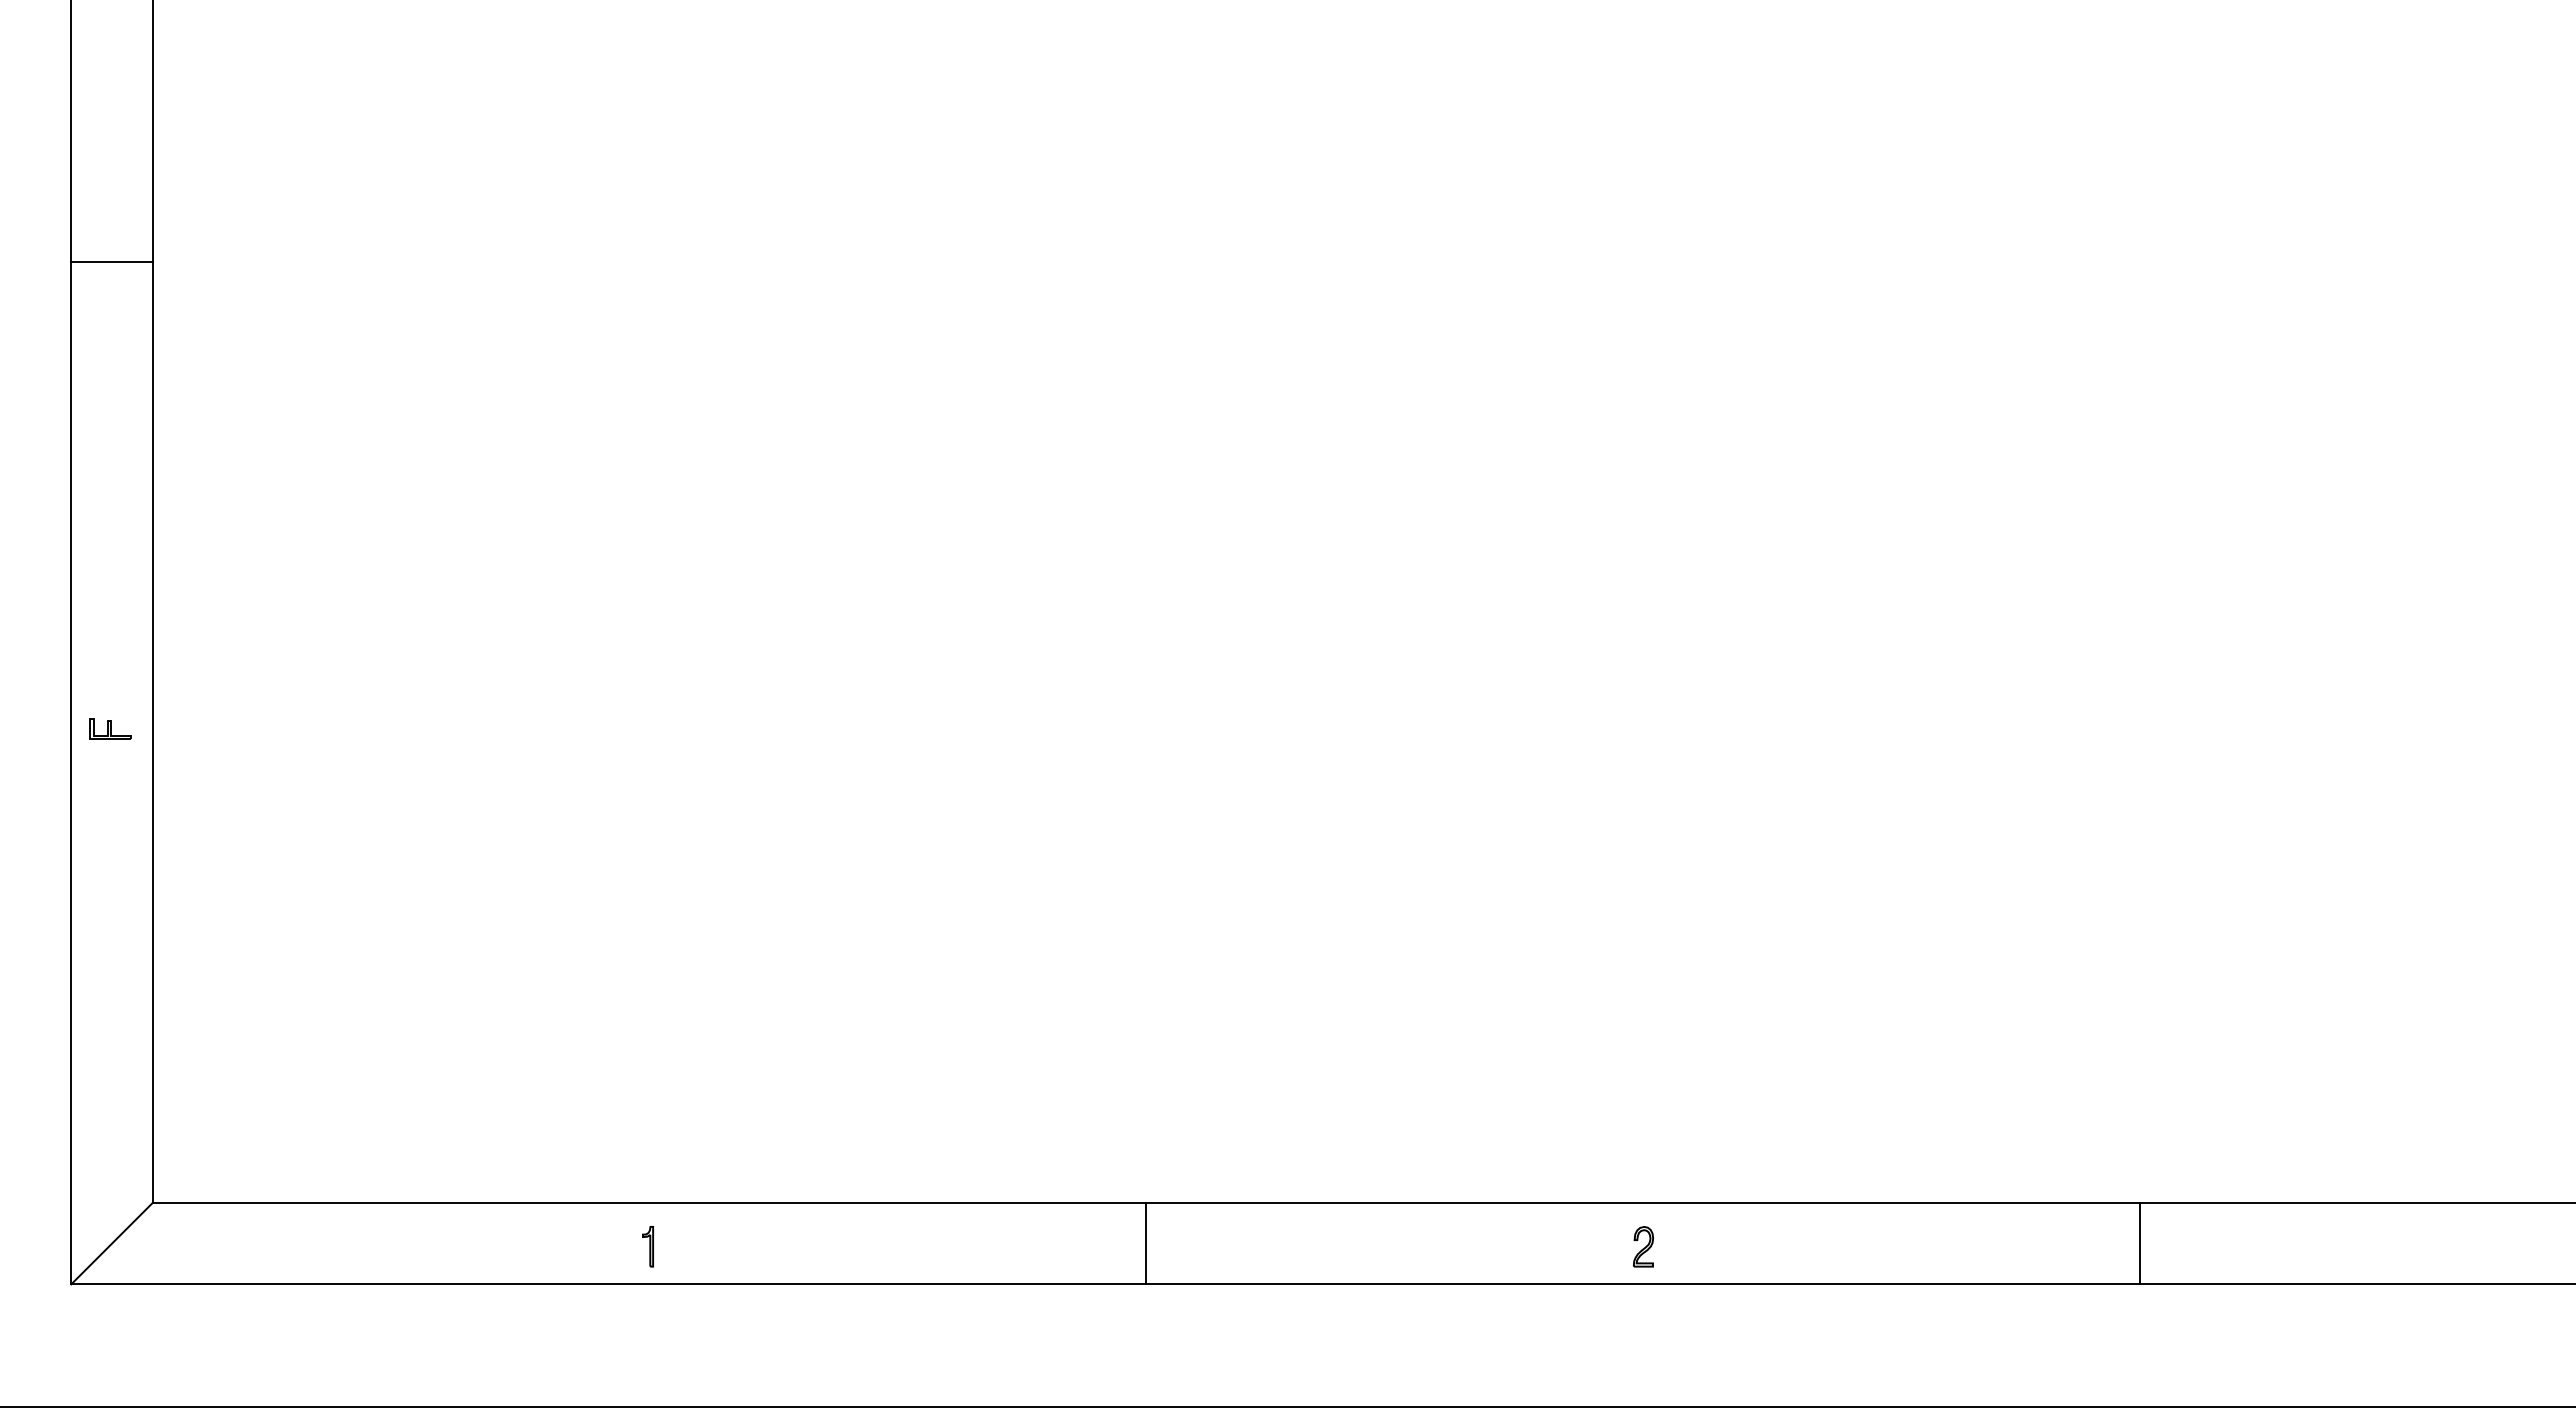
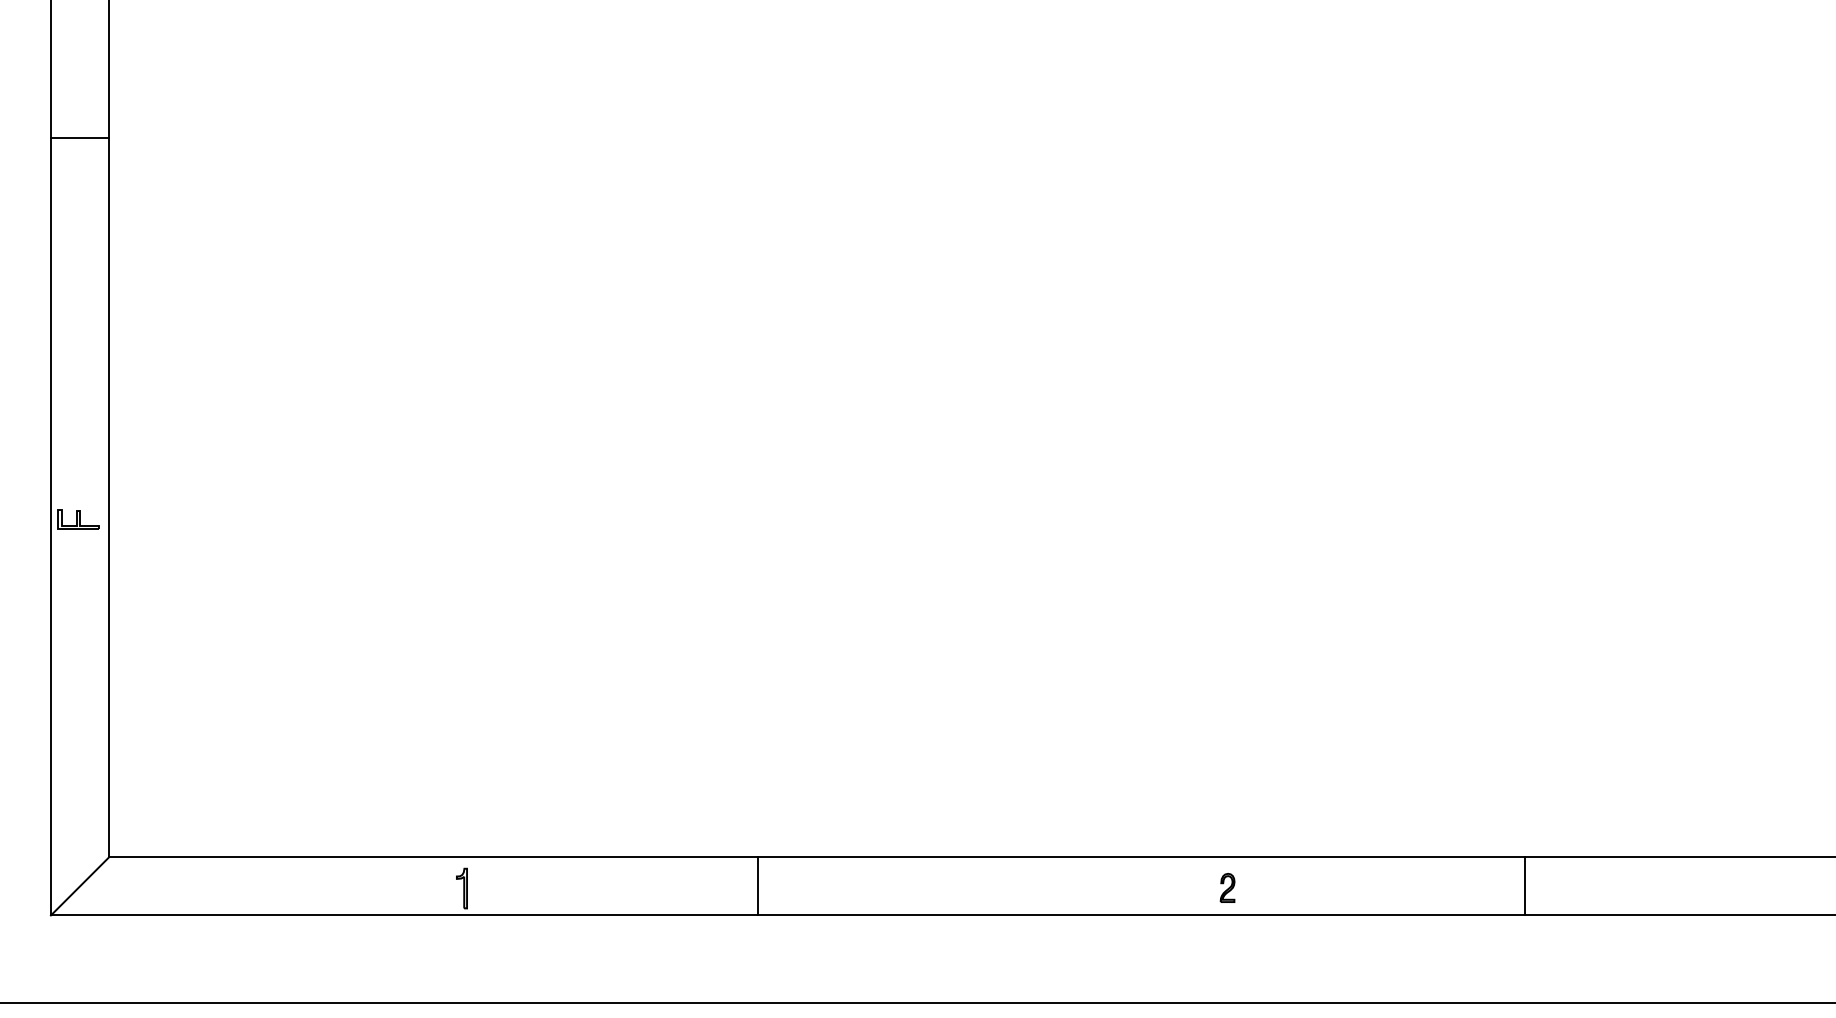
line: (111, 261) -> (79, 138), moved
part: (110, 728) -> (78, 519), size x1.4
line: (1146, 1243) -> (758, 886), moved
part: (647, 1246) -> (461, 888), size x1.4
part: (1643, 1246) -> (1227, 887), moved

